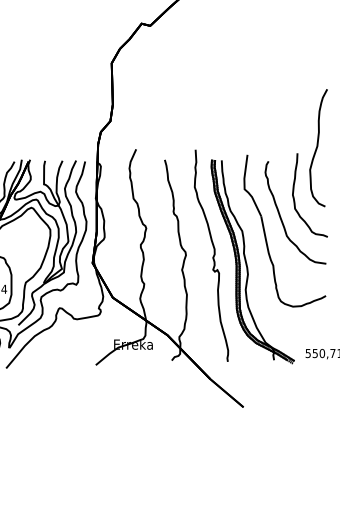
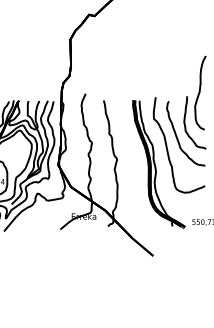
part: (210, 255) -> (132, 160), removed

